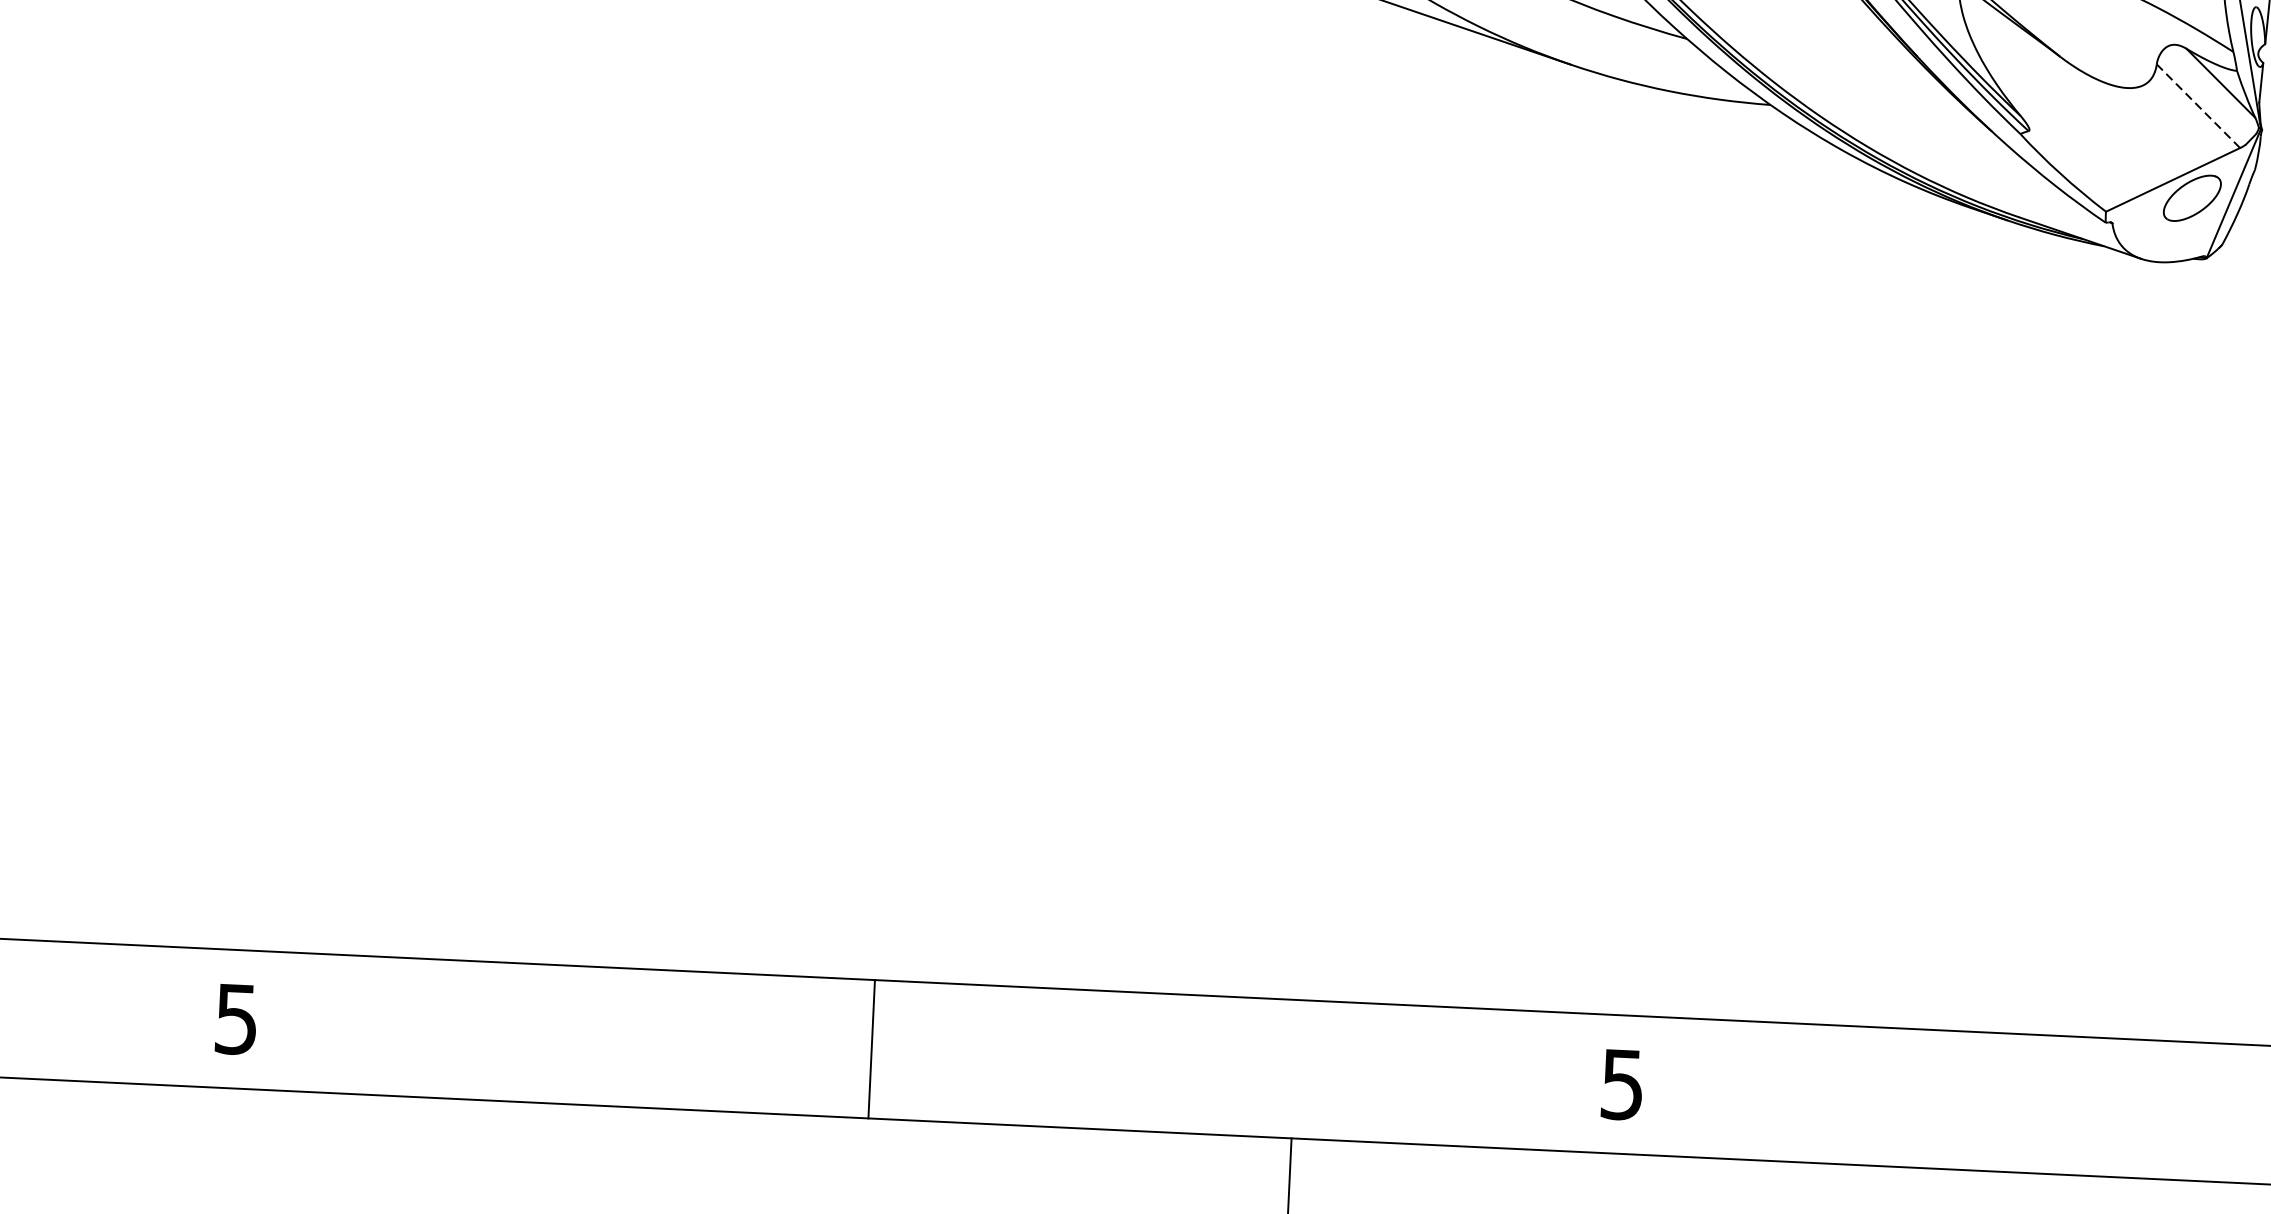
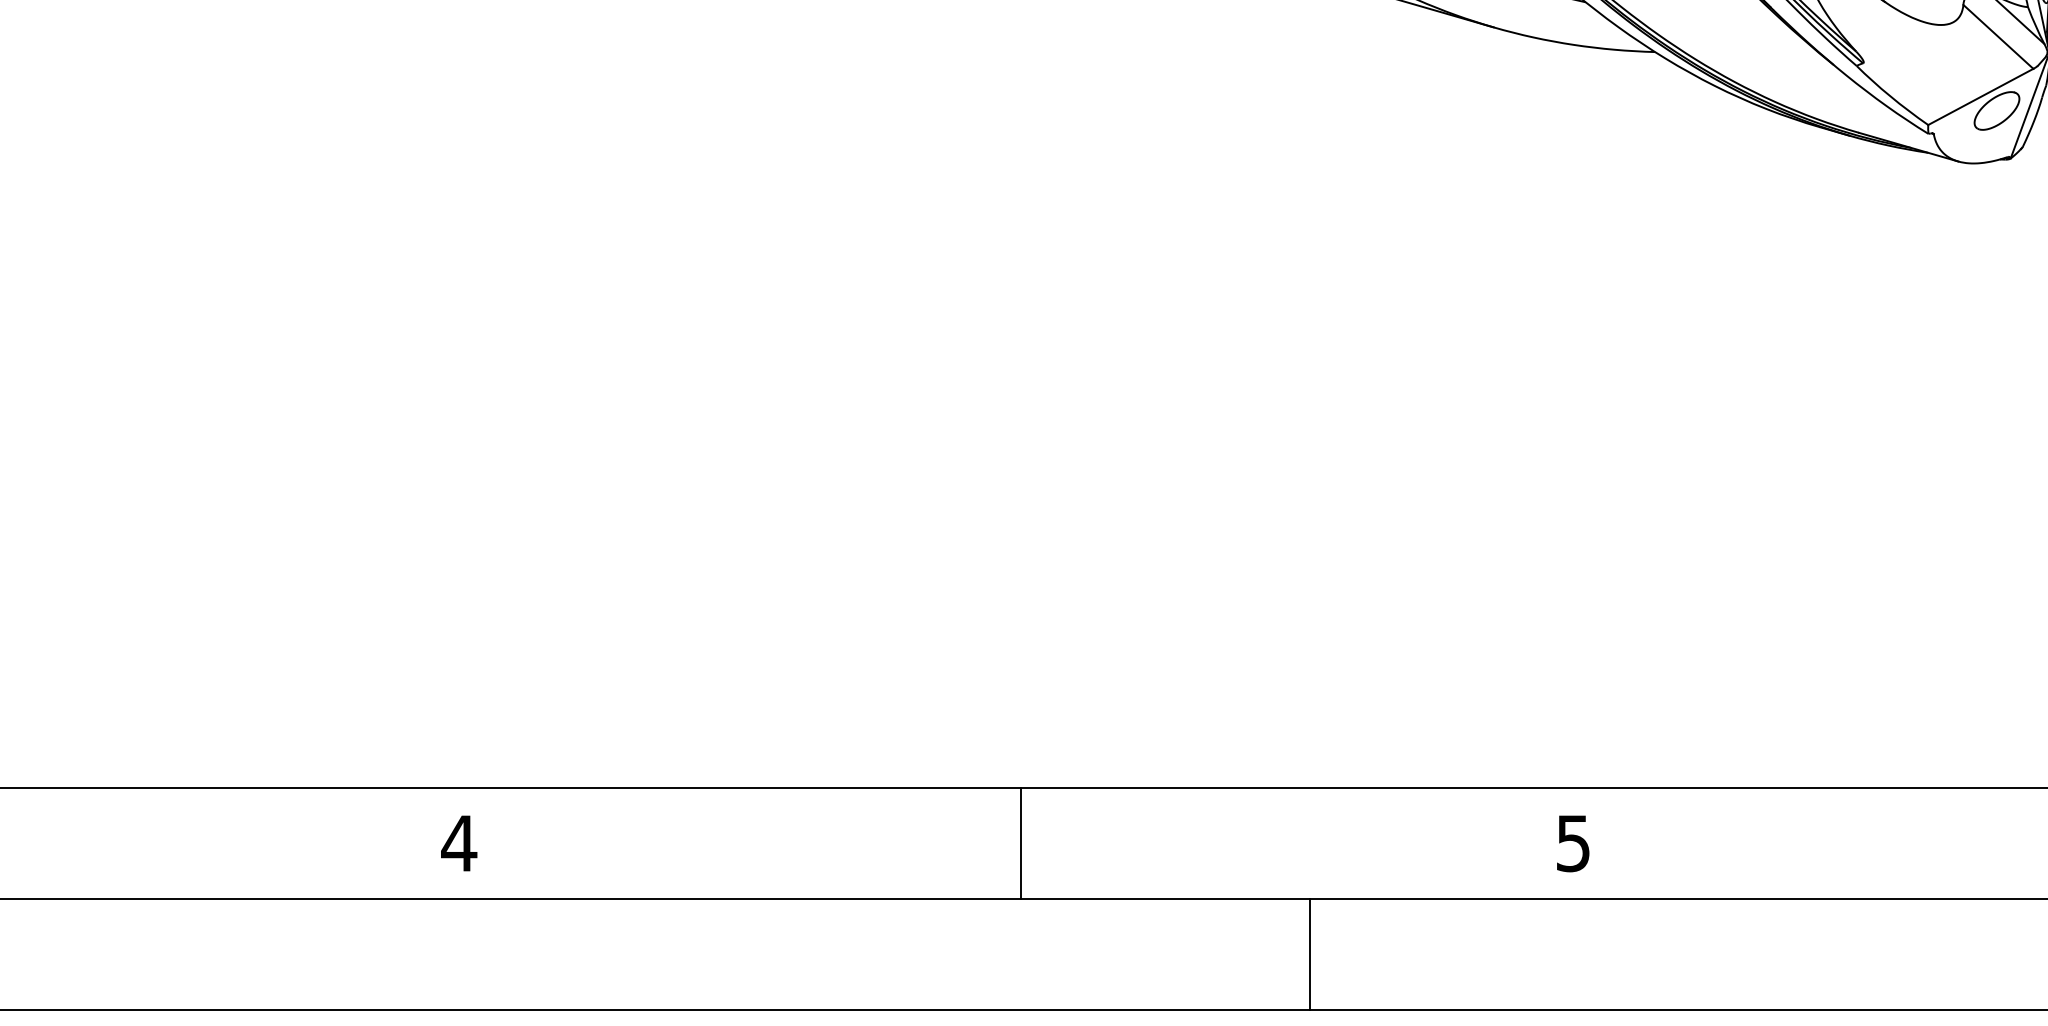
line: (2198, 105) -> (1998, 36), dashed -> solid
text: (236, 1019) -> (459, 843), 5 -> 4
line: (871, 1049) -> (1020, 843), moved

